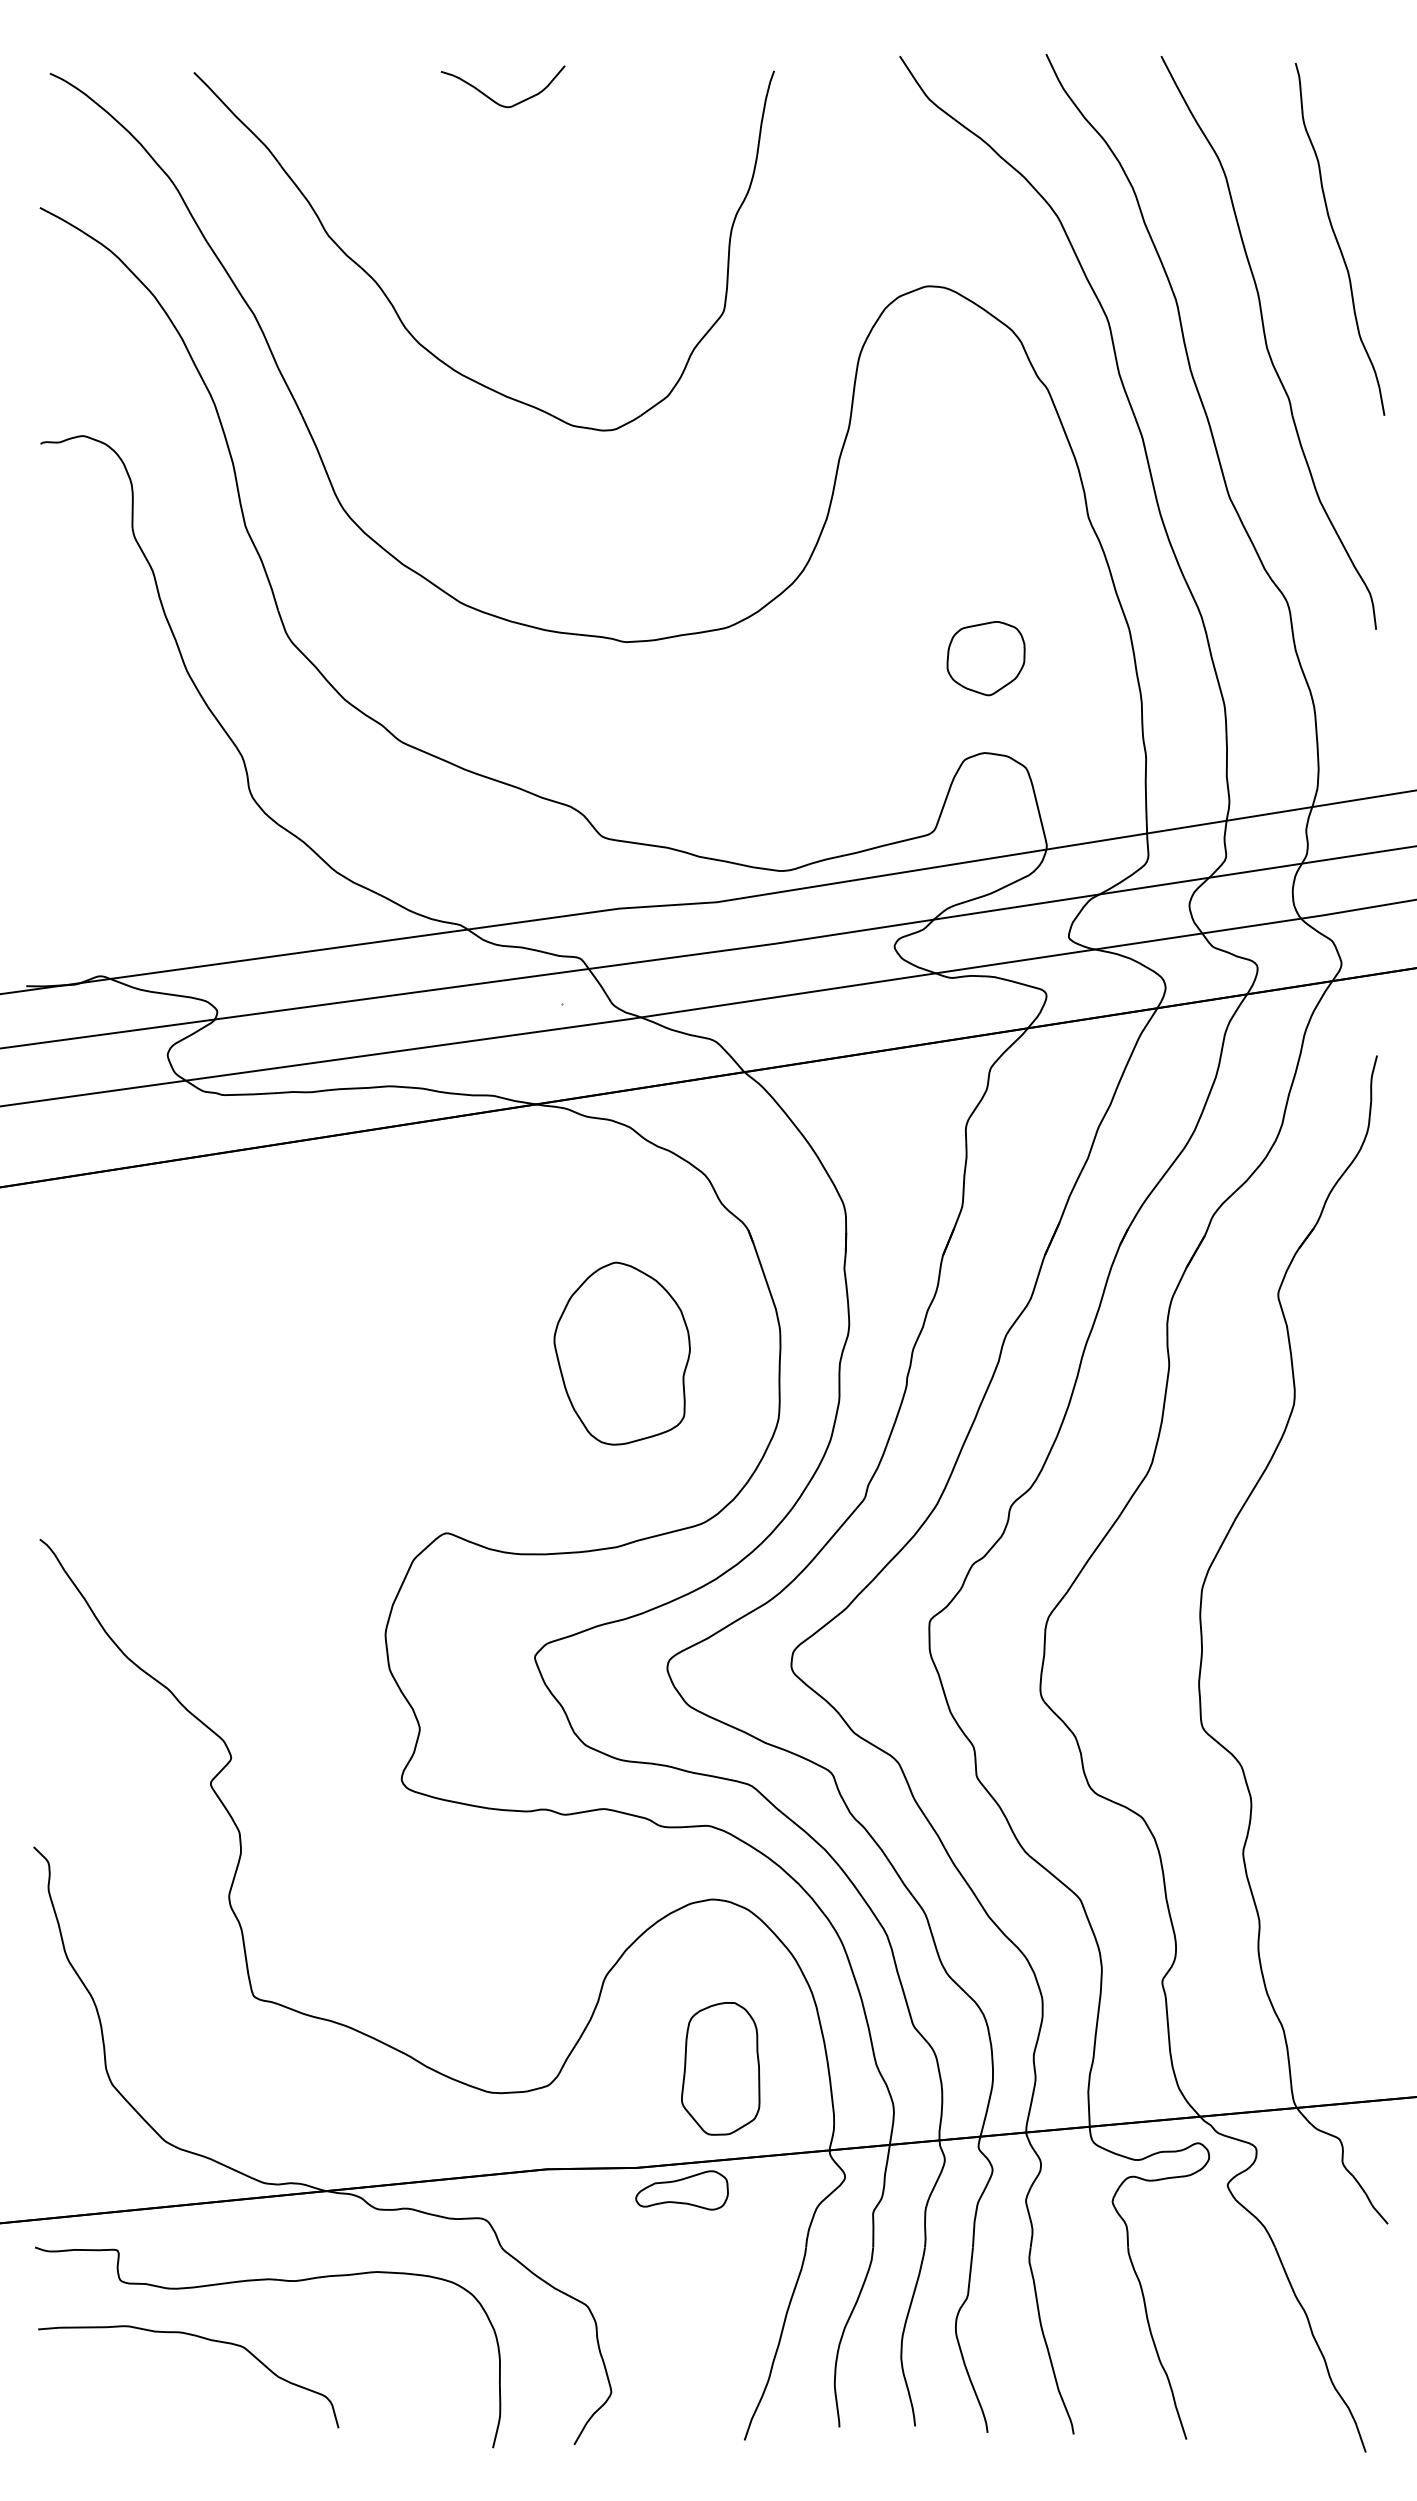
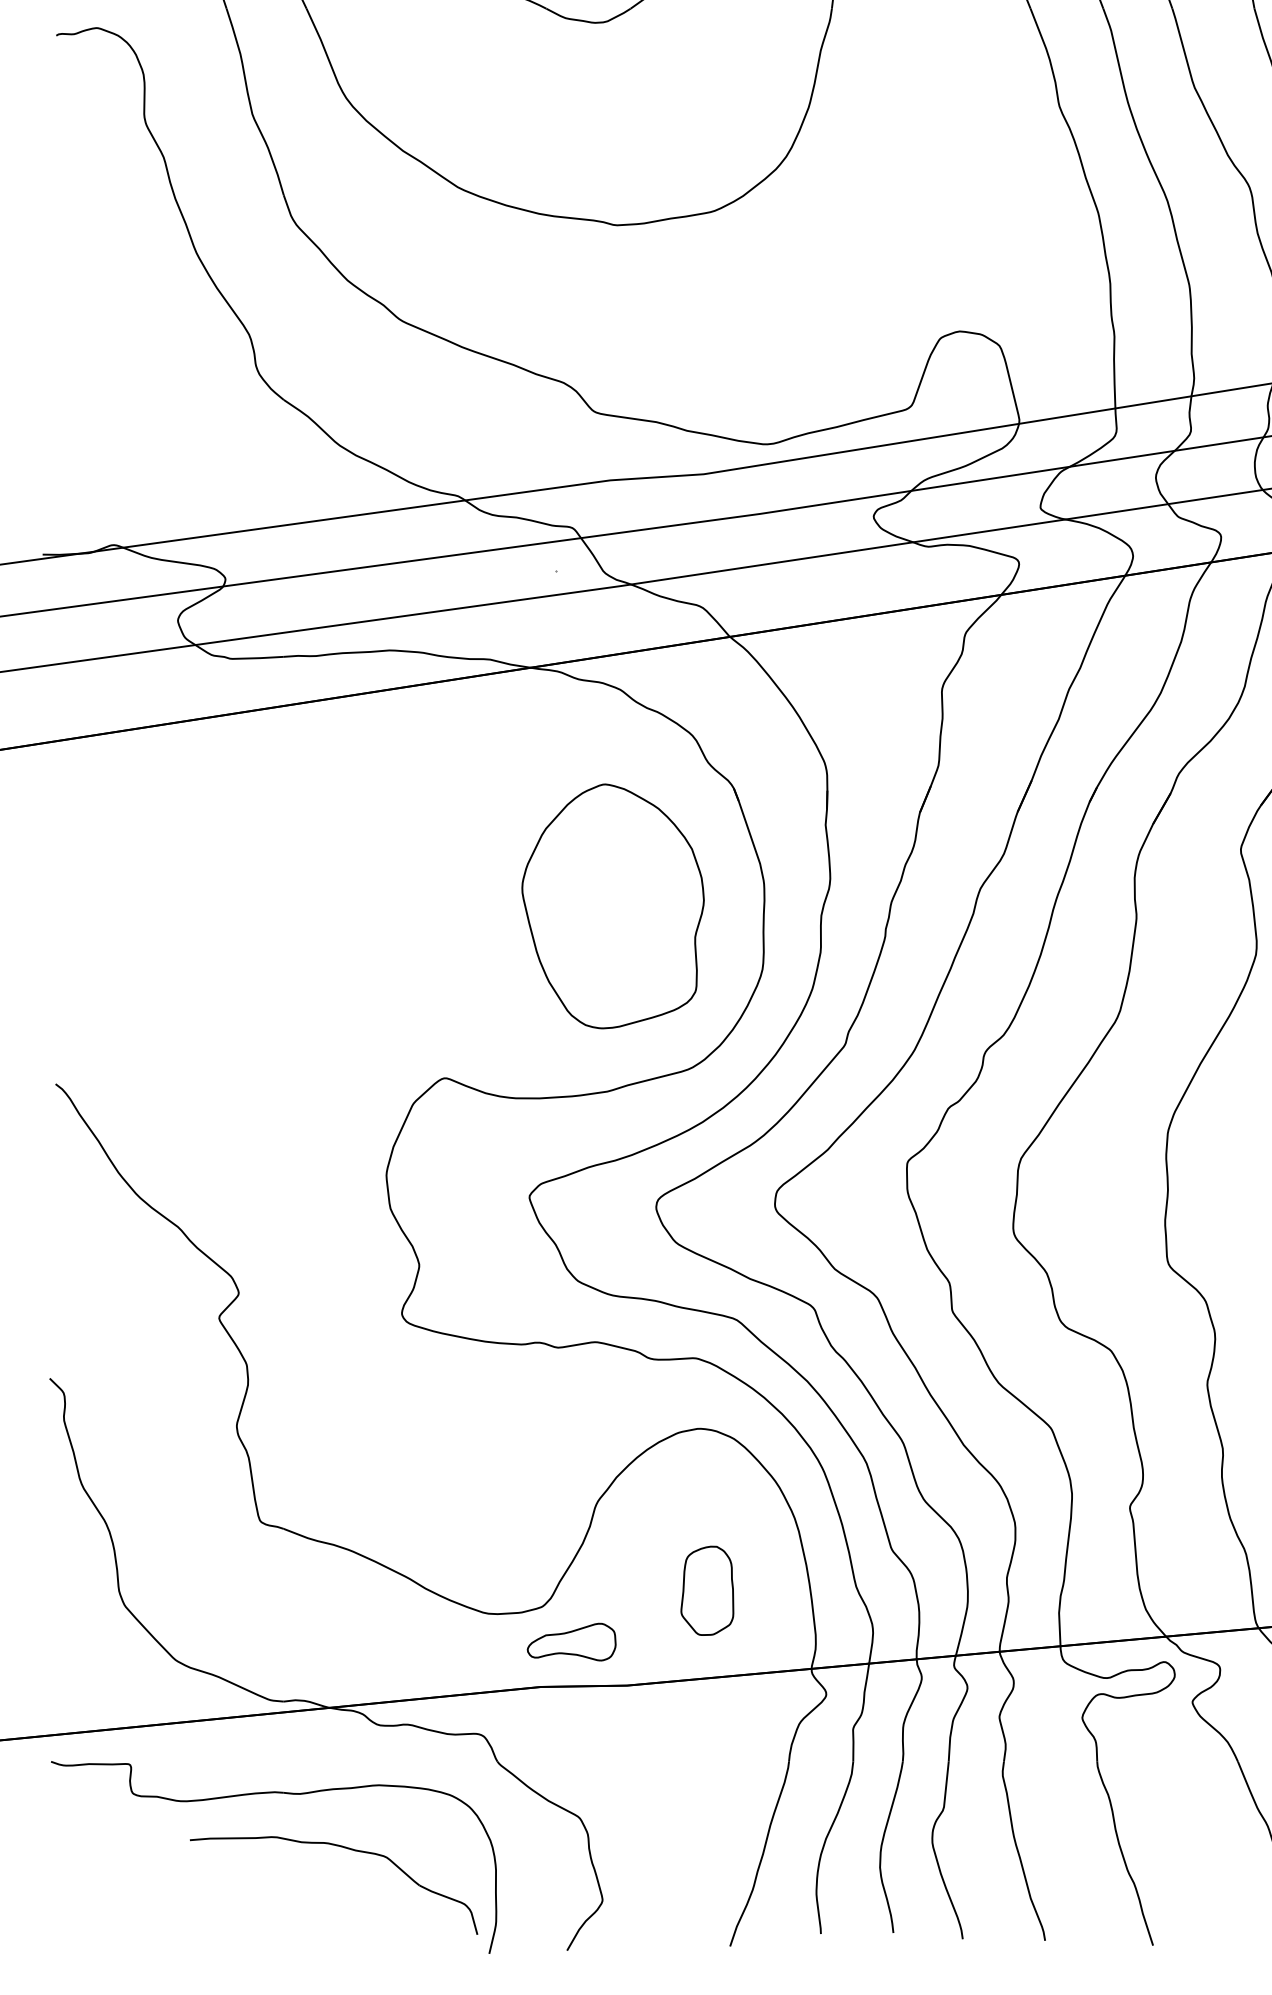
part: (985, 658) -> (960, 240), removed
part: (621, 1353) -> (612, 906), size x1.4
part: (720, 2068) -> (707, 1590), size x0.7
part: (681, 2190) -> (571, 1642), moved
part: (197, 2337) -> (342, 1847), moved

